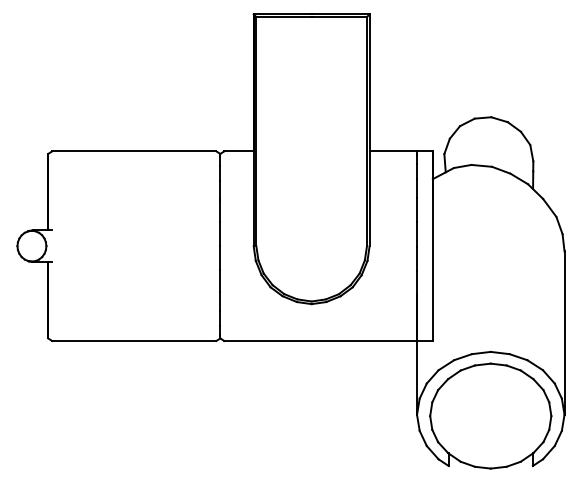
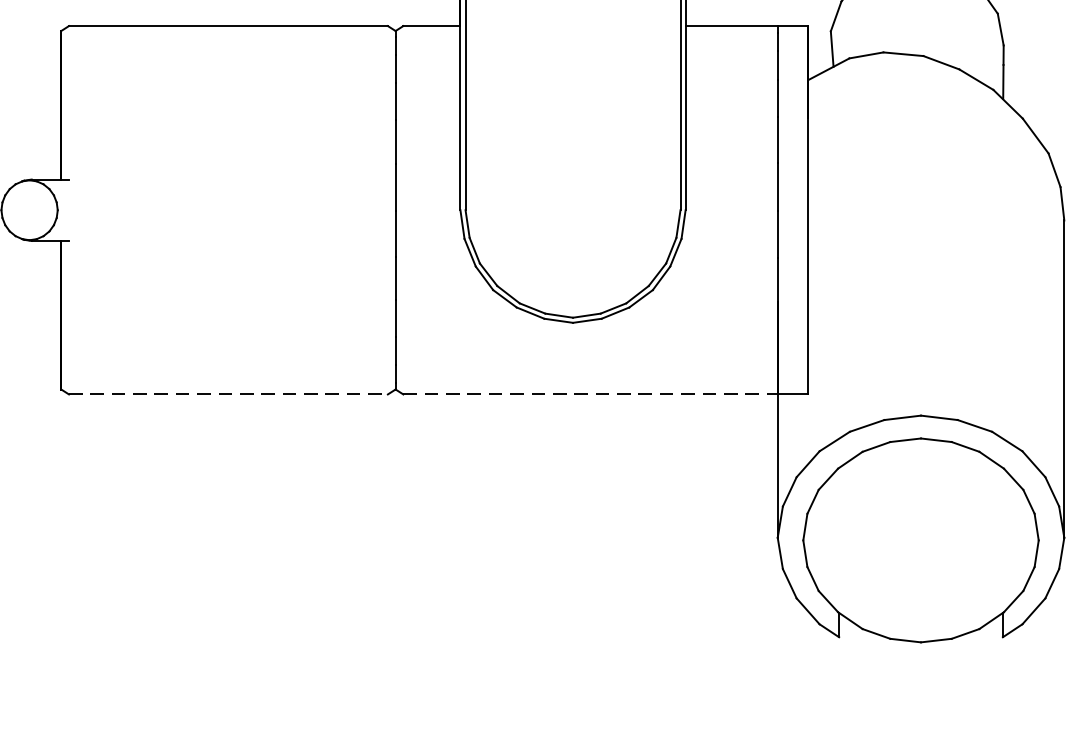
line: (134, 340) -> (228, 393), solid -> dashed
line: (321, 340) -> (592, 393), solid -> dashed

